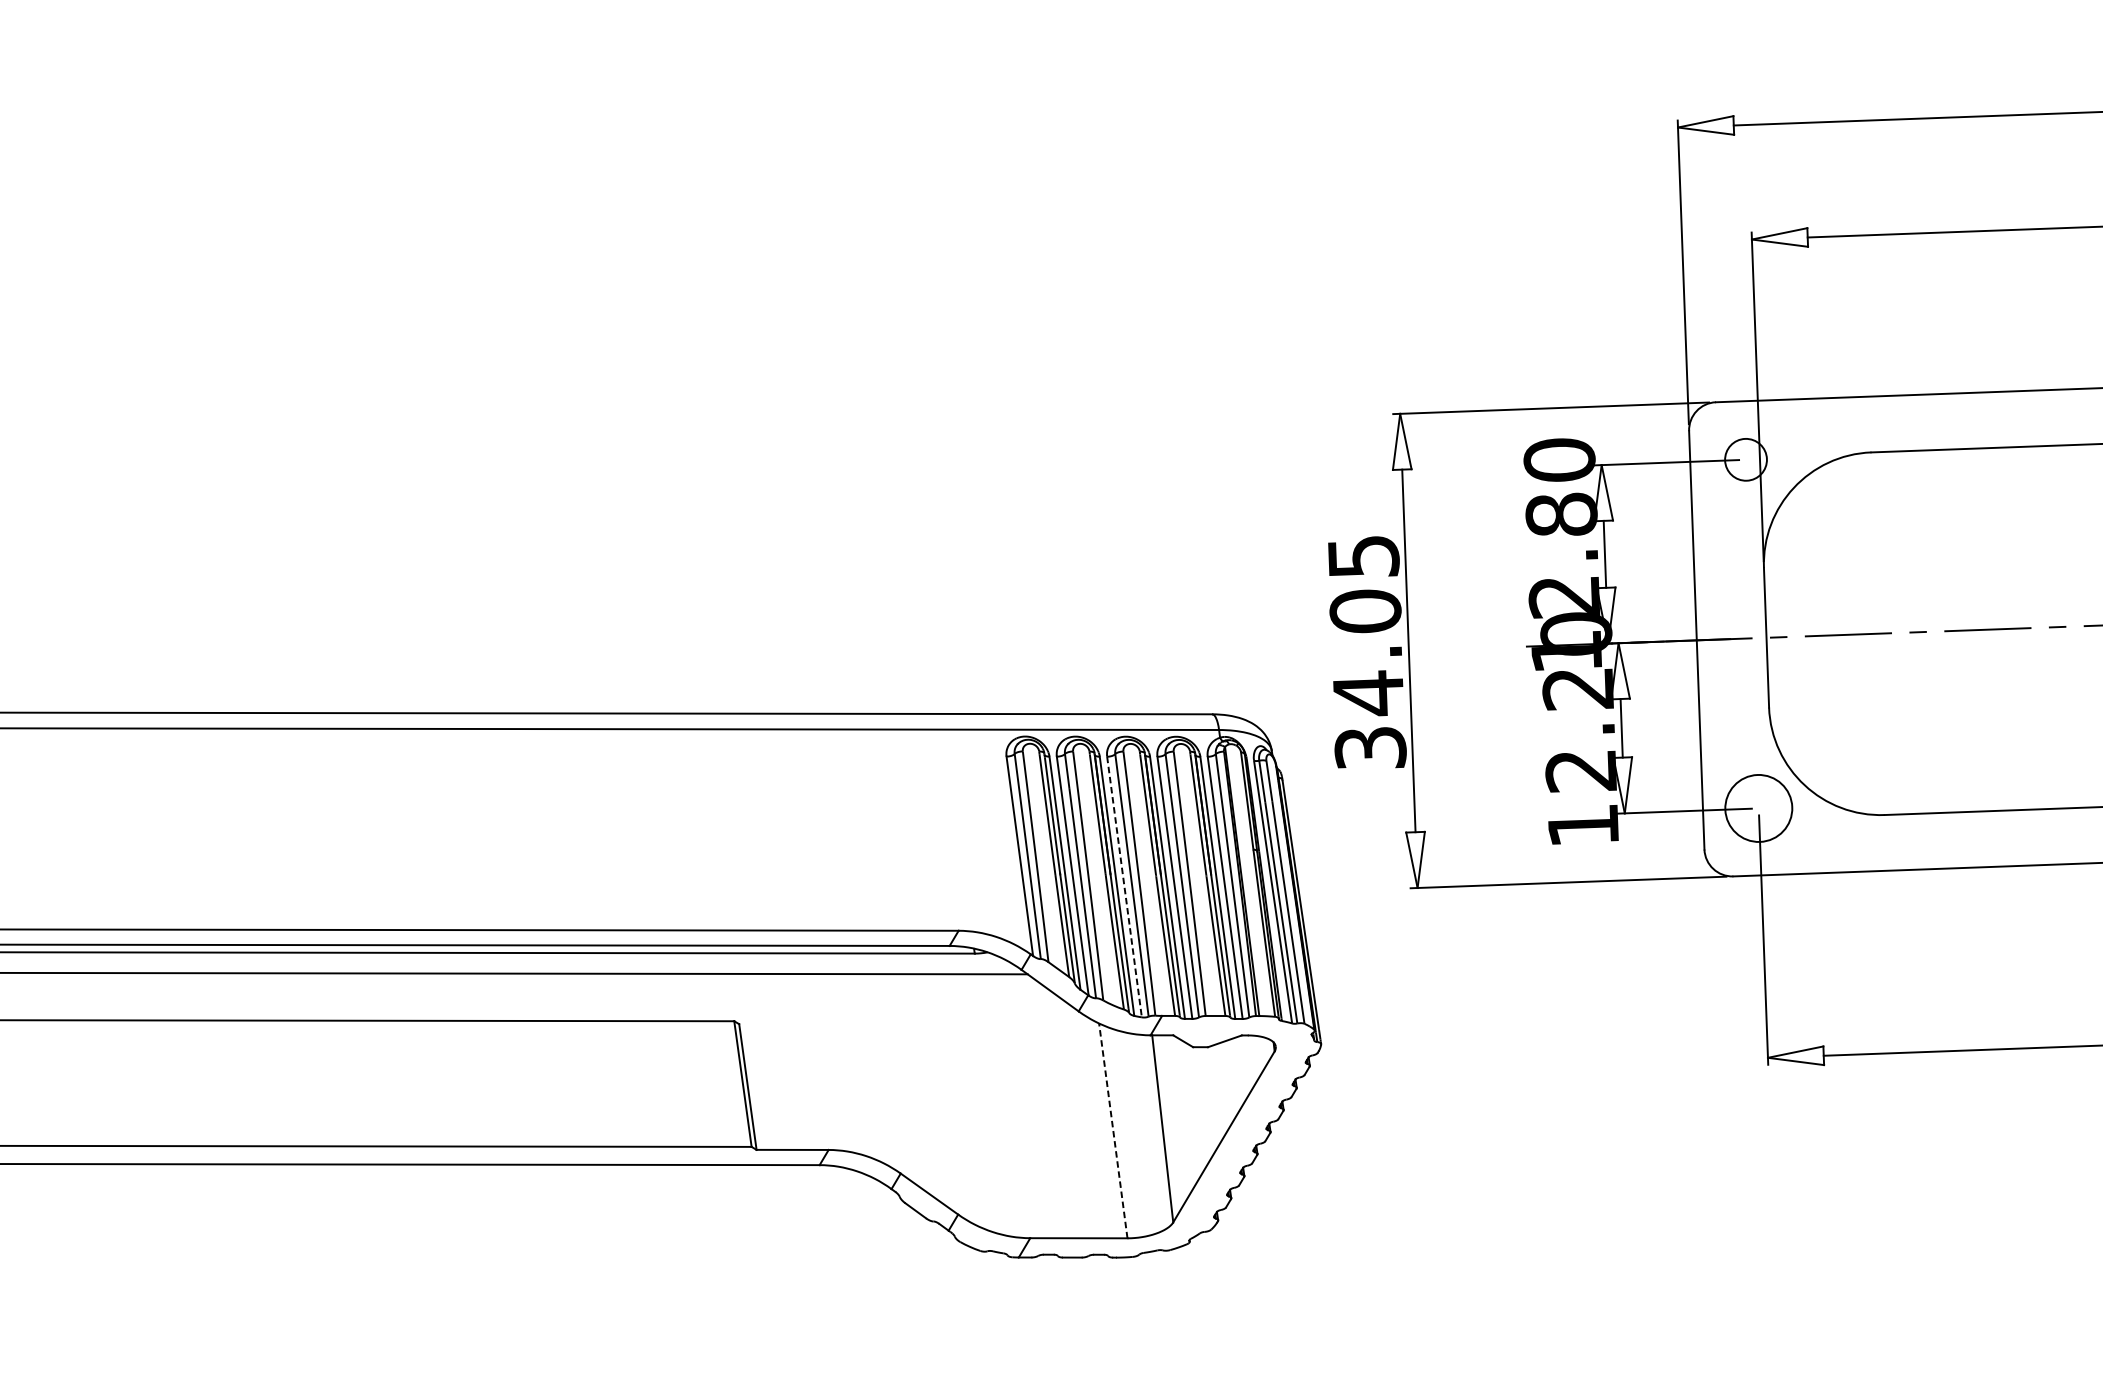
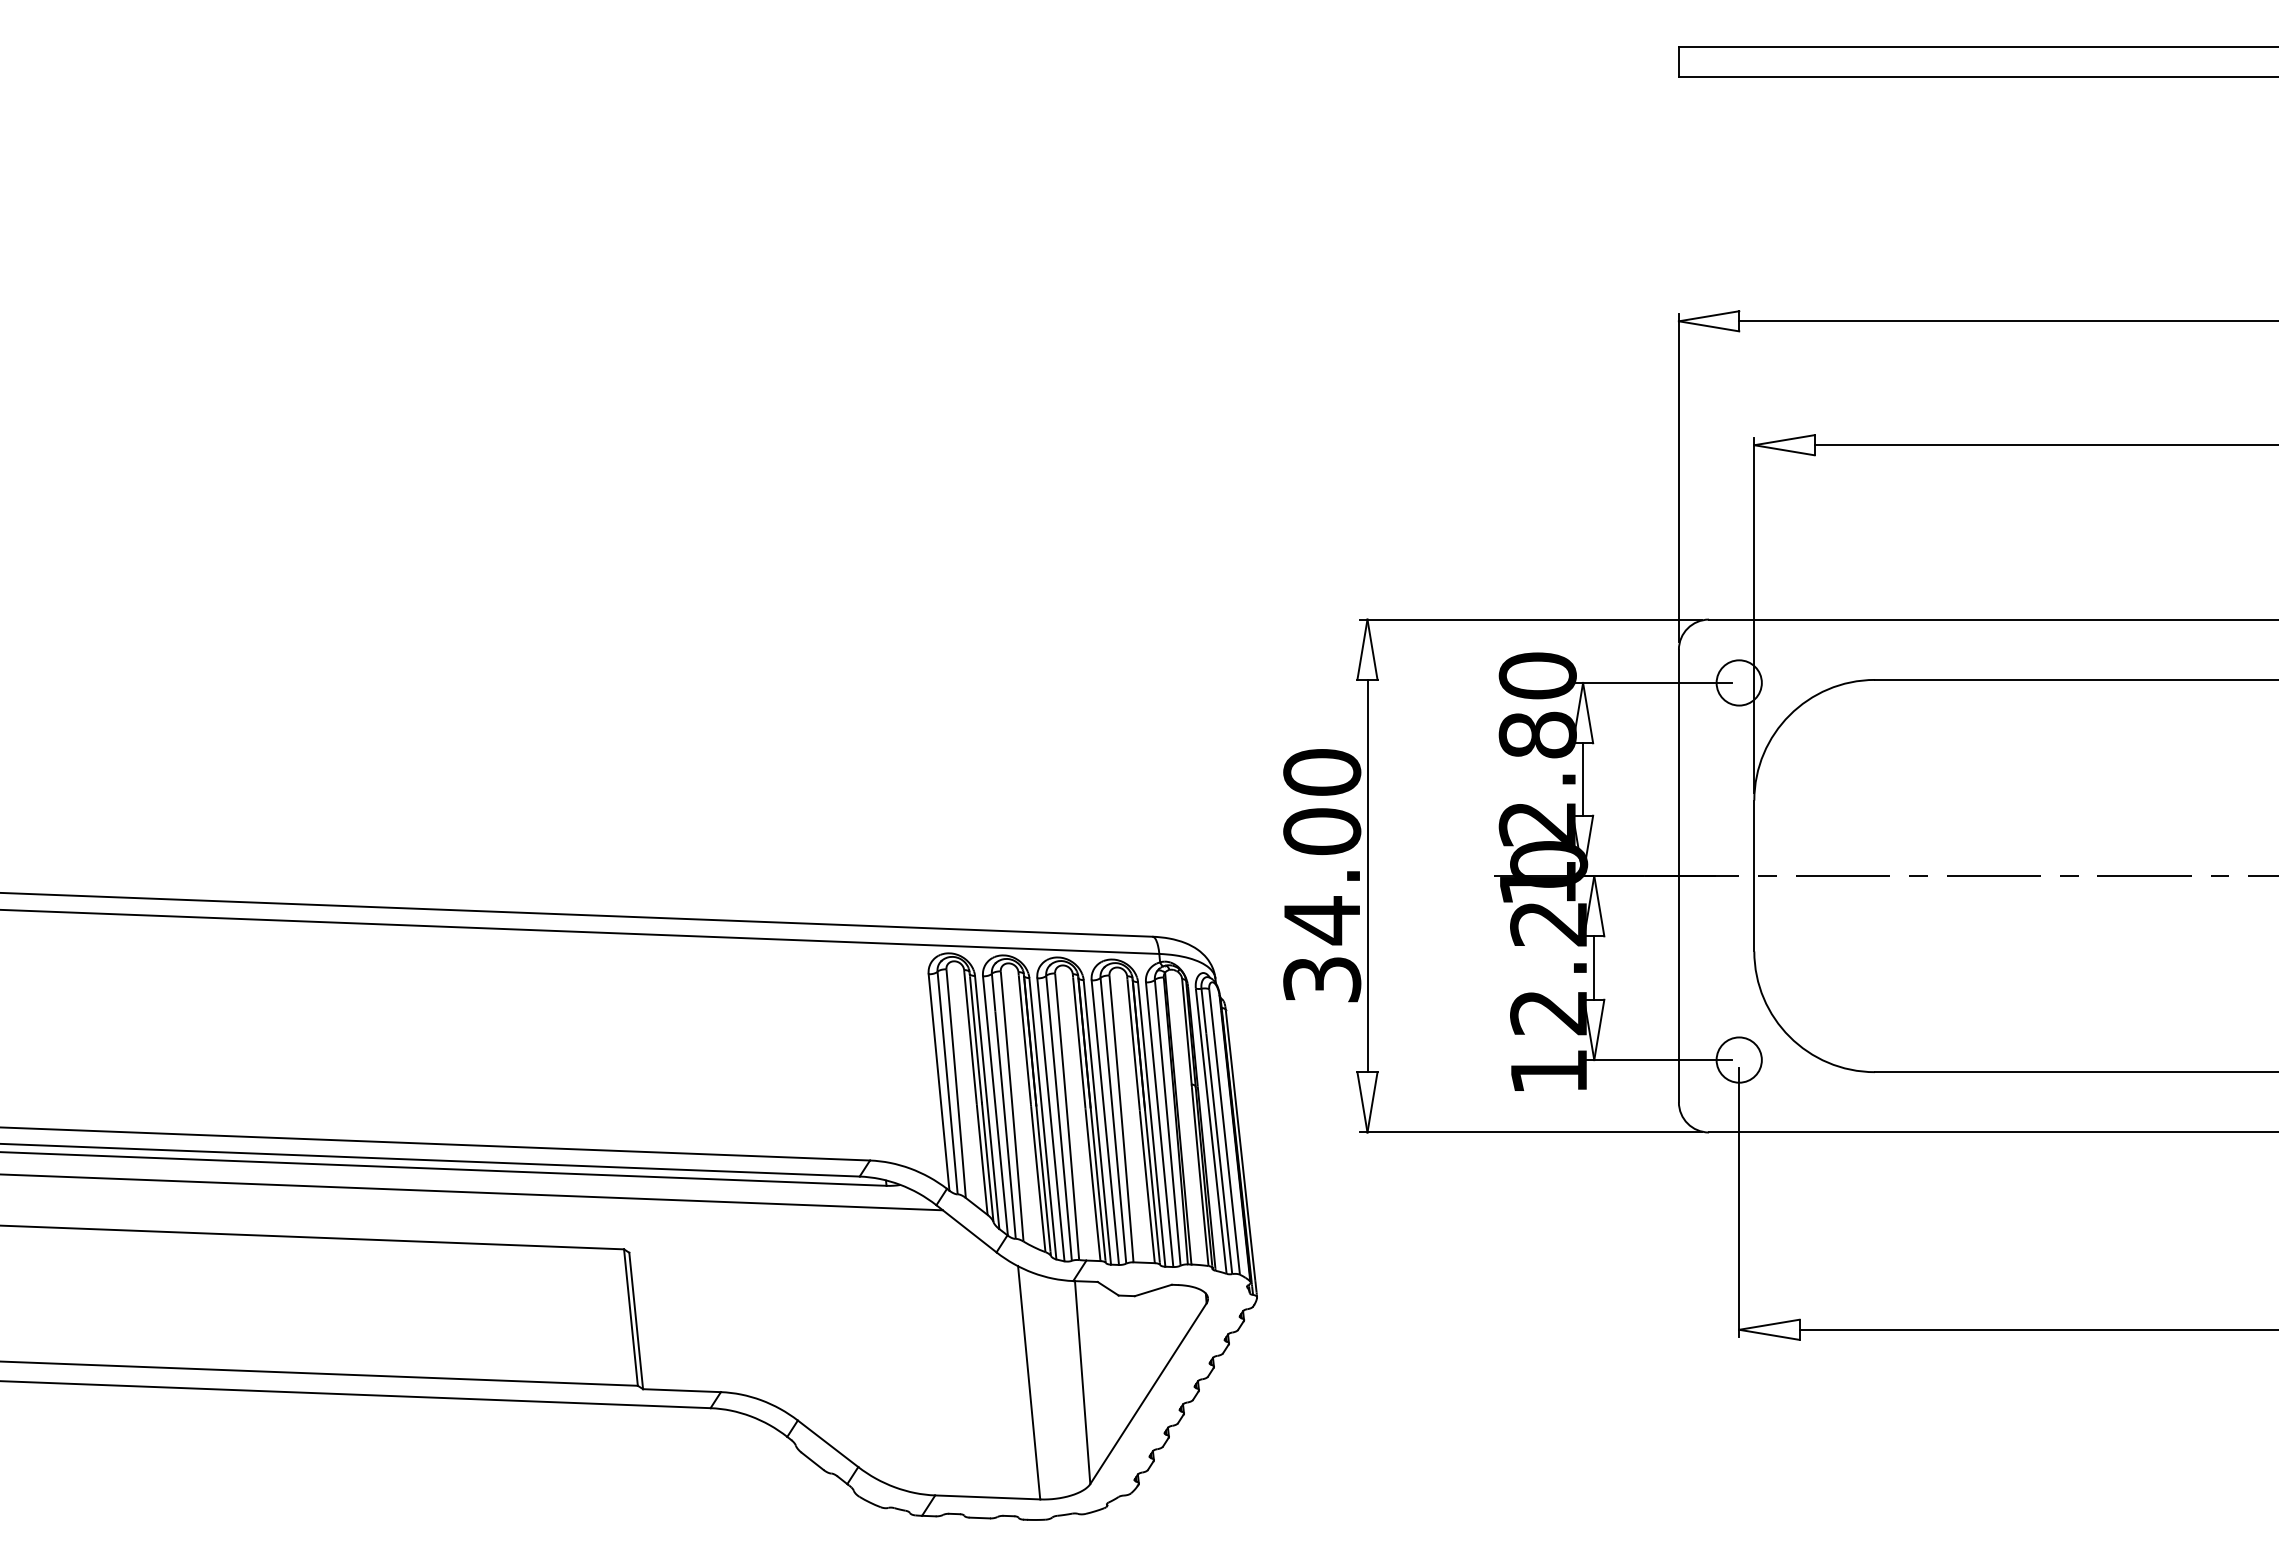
text: (1363, 556) -> (1322, 772), 34.05 -> 34.00
circle: (1758, 807) -> (1738, 1059), size x0.62
line: (1124, 887) -> (1050, 1120), dashed -> solid
line: (1113, 1130) -> (1029, 1382), dashed -> solid

